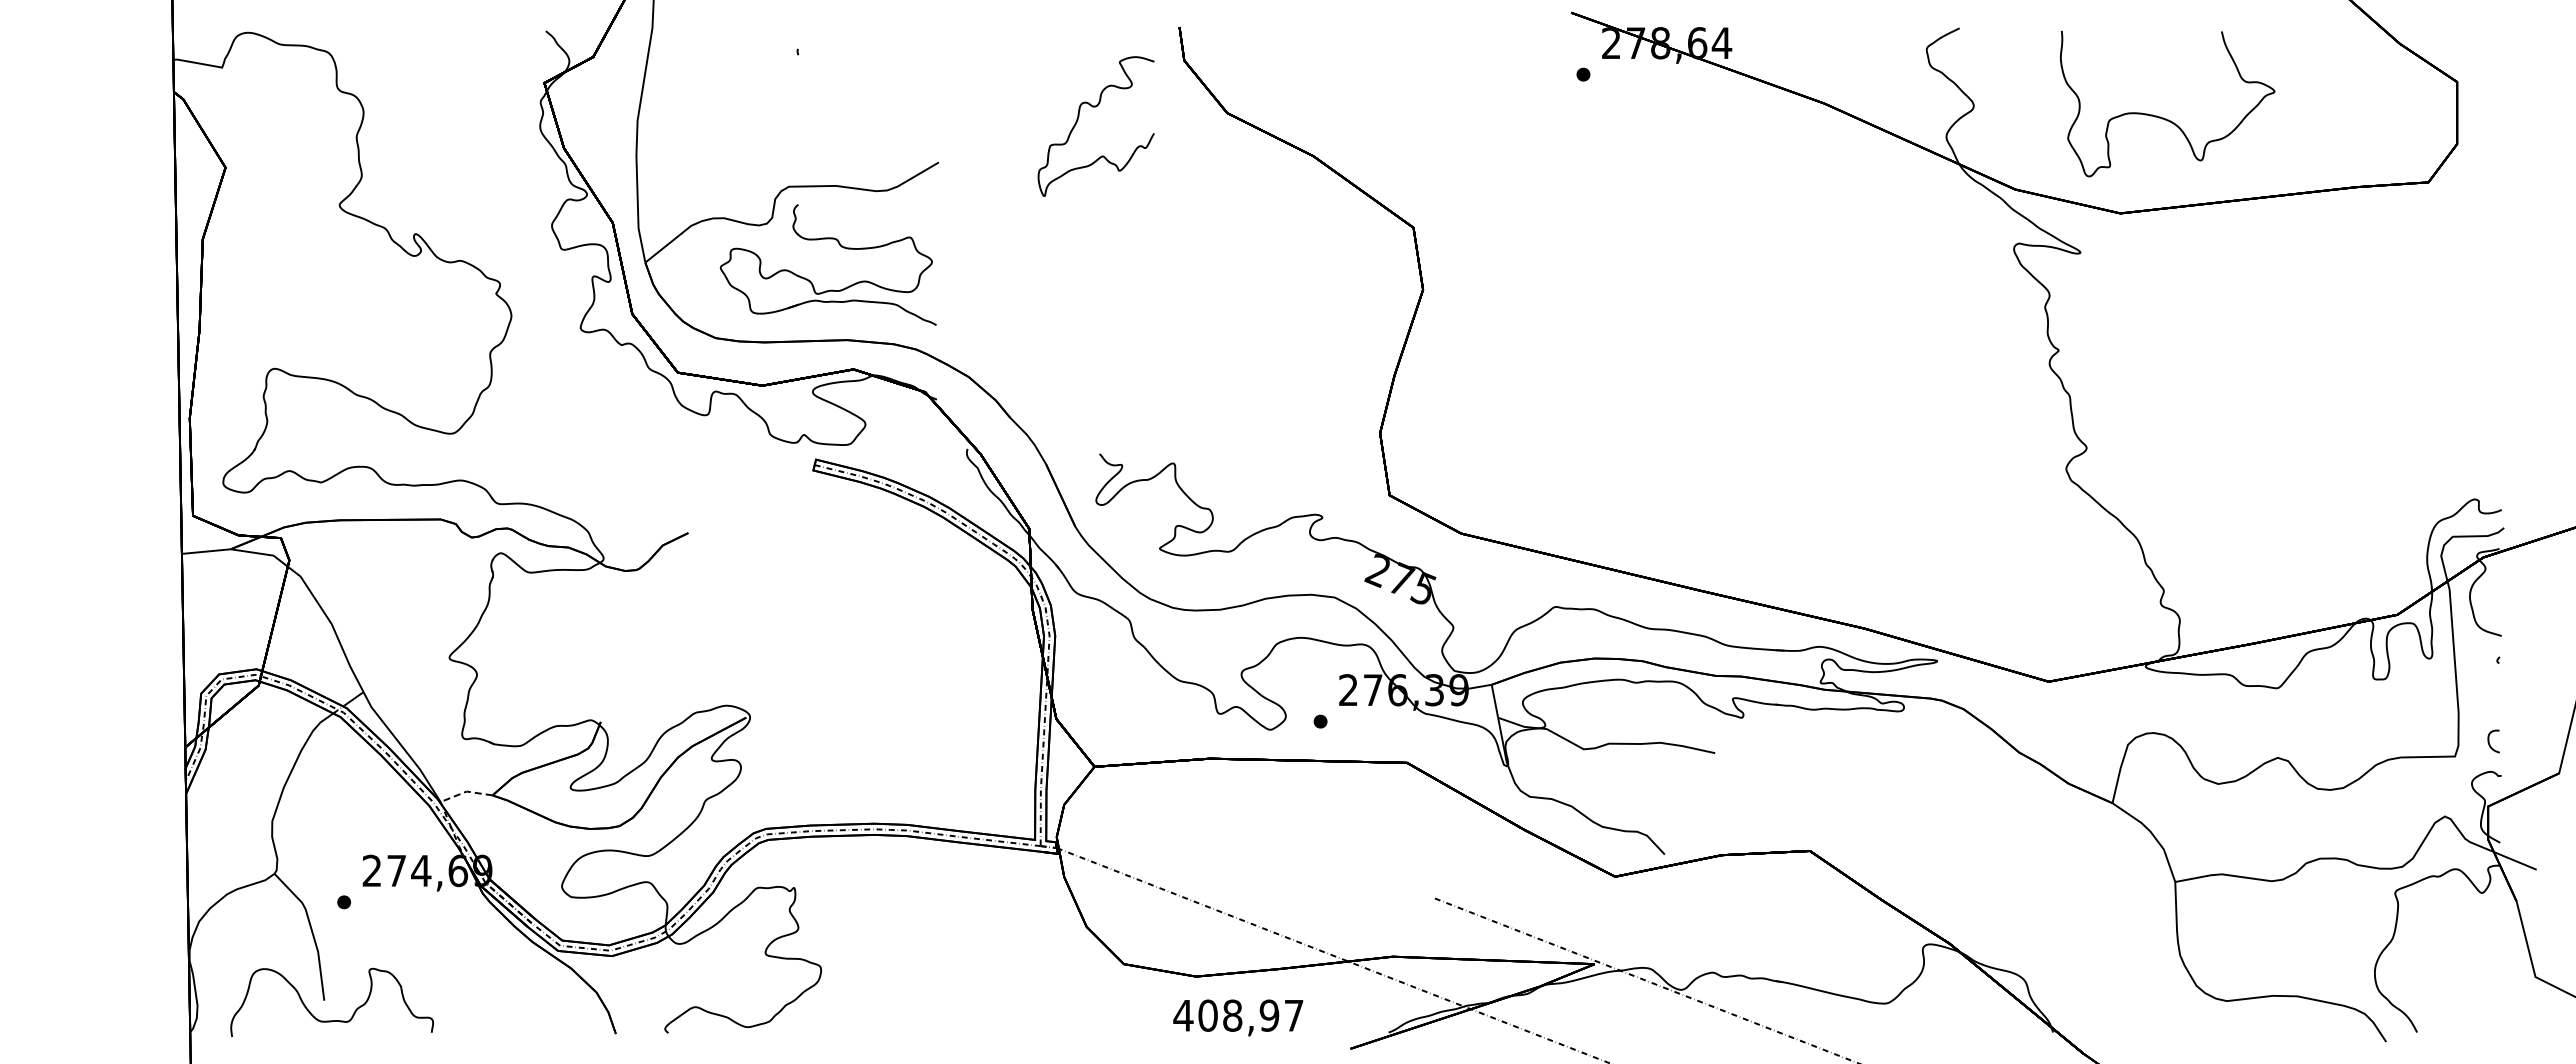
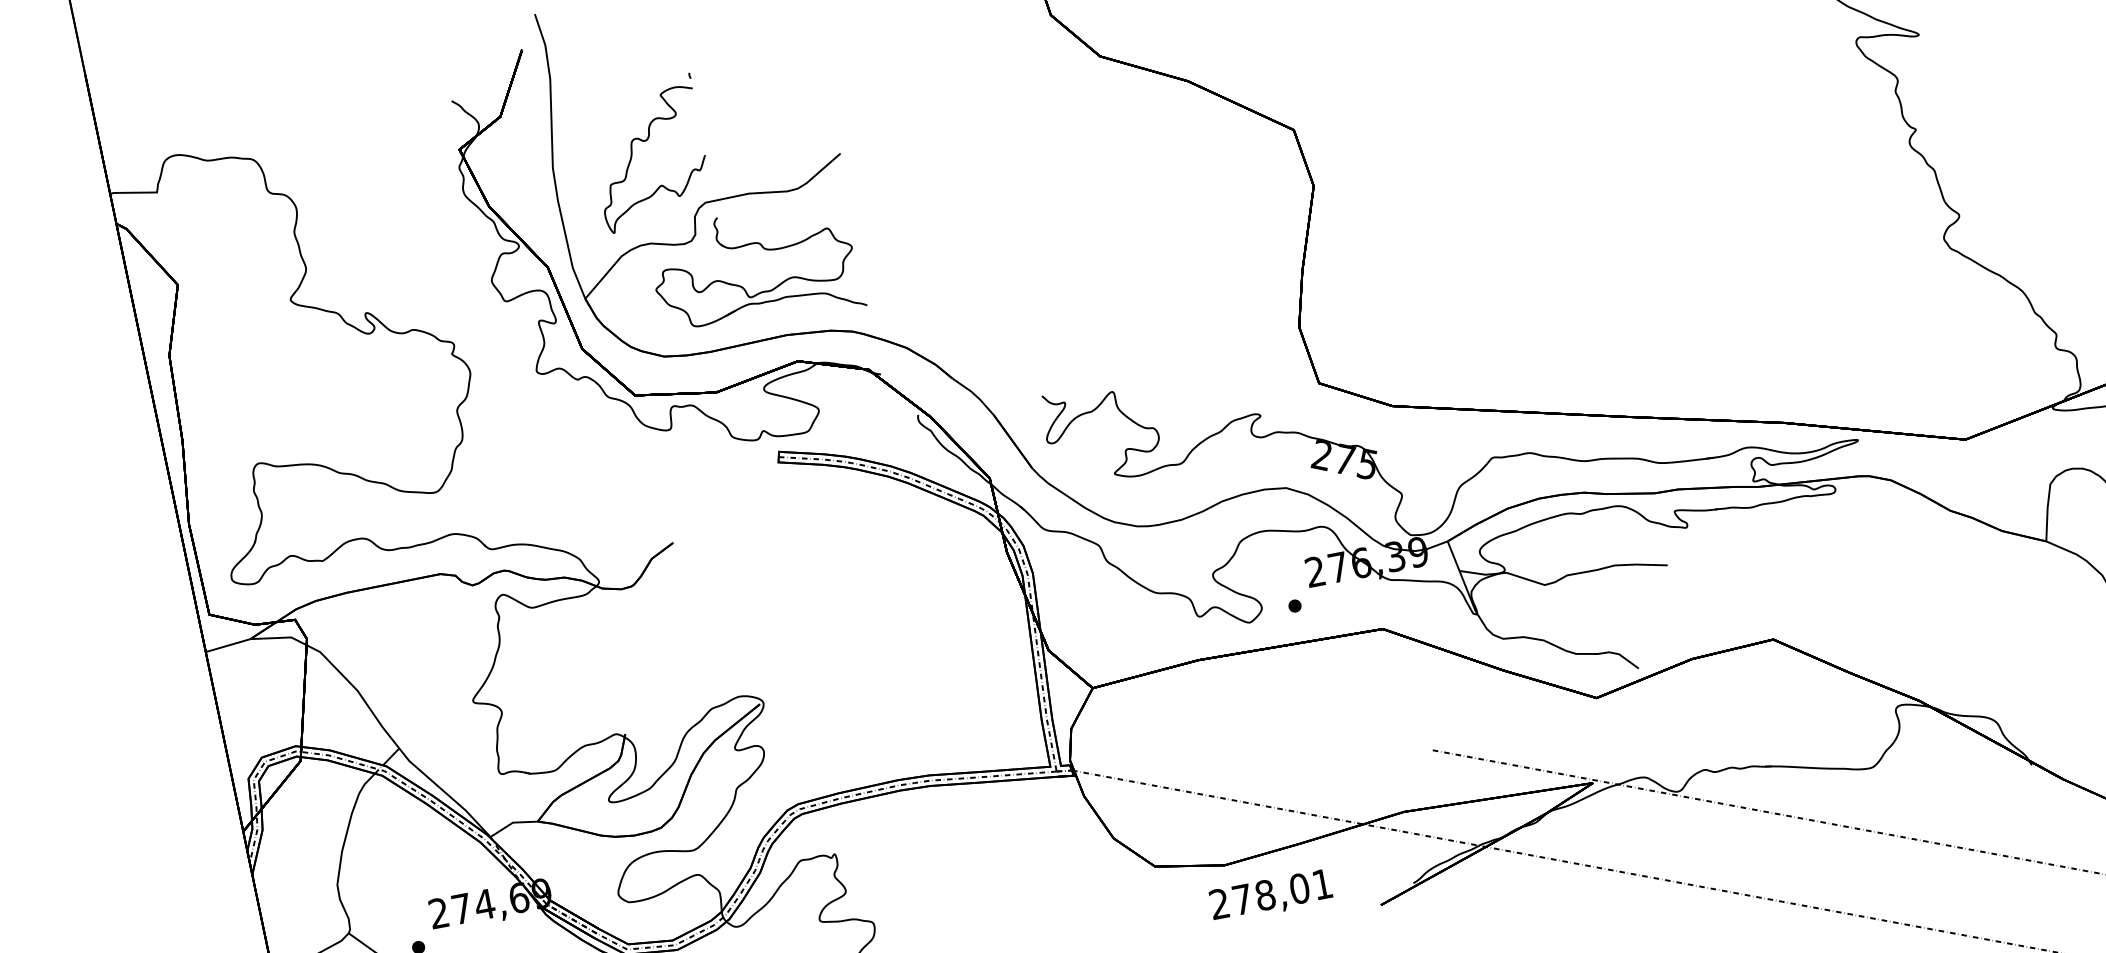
curve: (1078, 120) -> (632, 156), moved
line: (465, 791) -> (511, 822), dashed -> solid
text: (1238, 1015) -> (1270, 894), 408,97 -> 278,01

